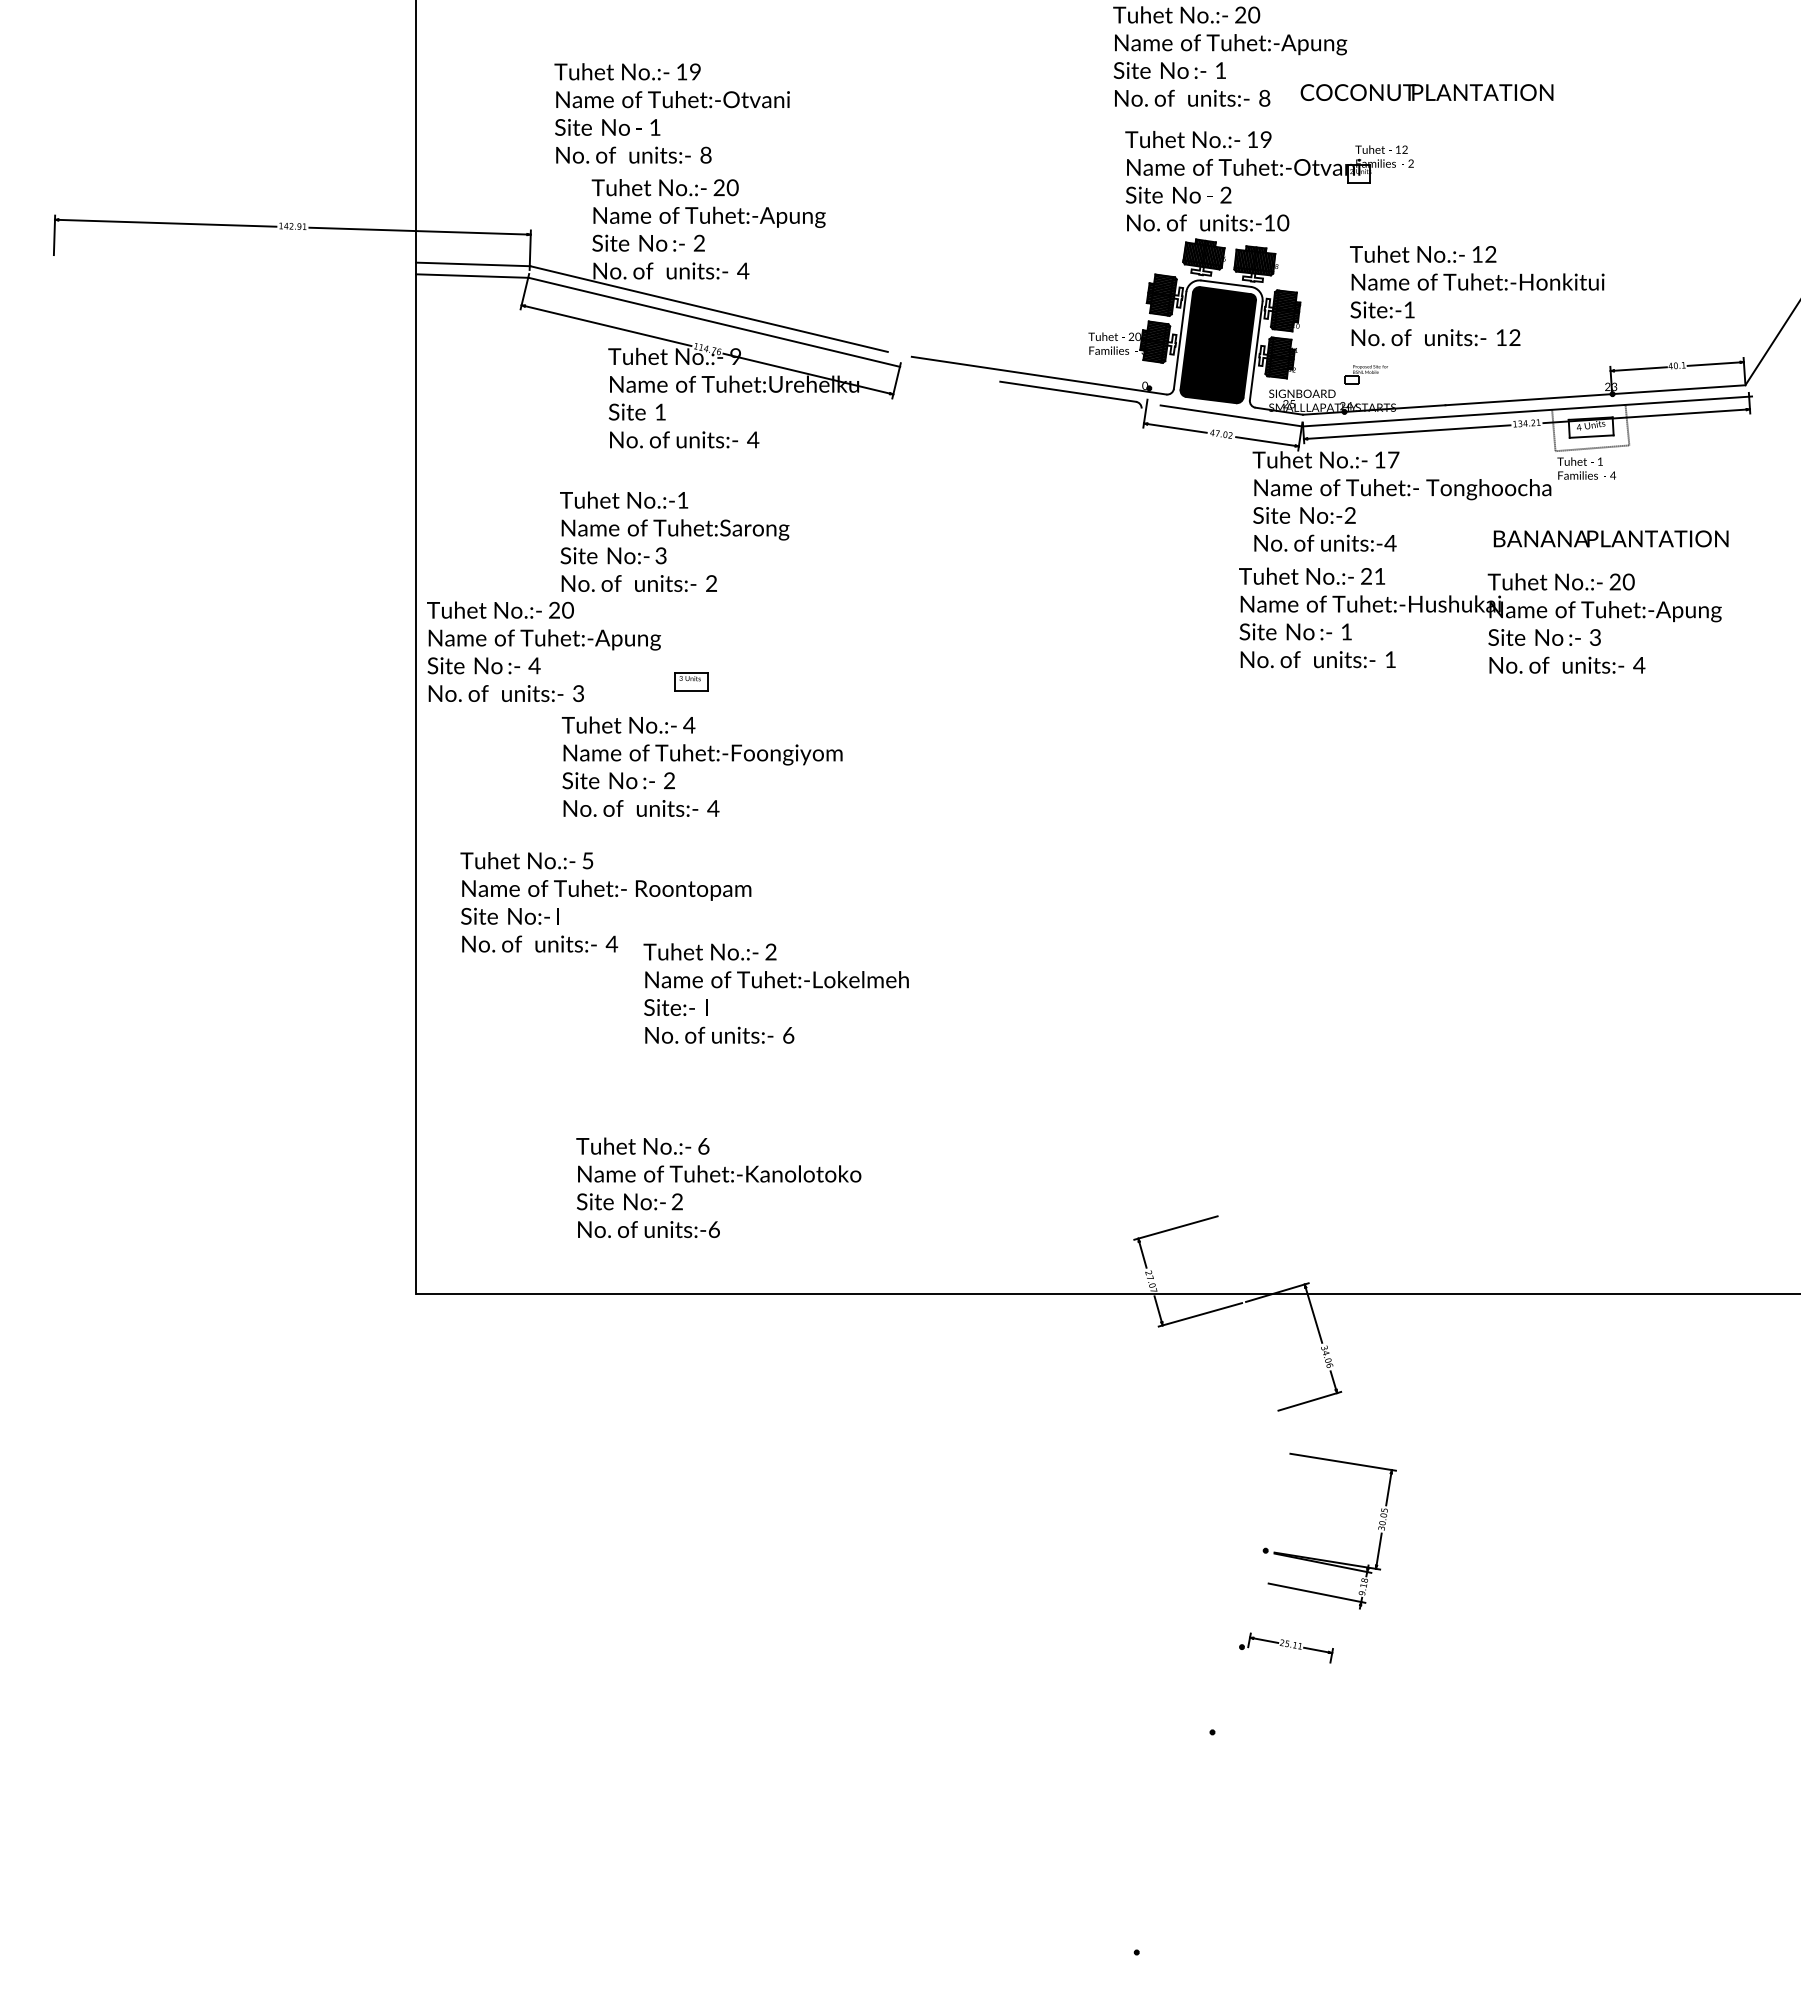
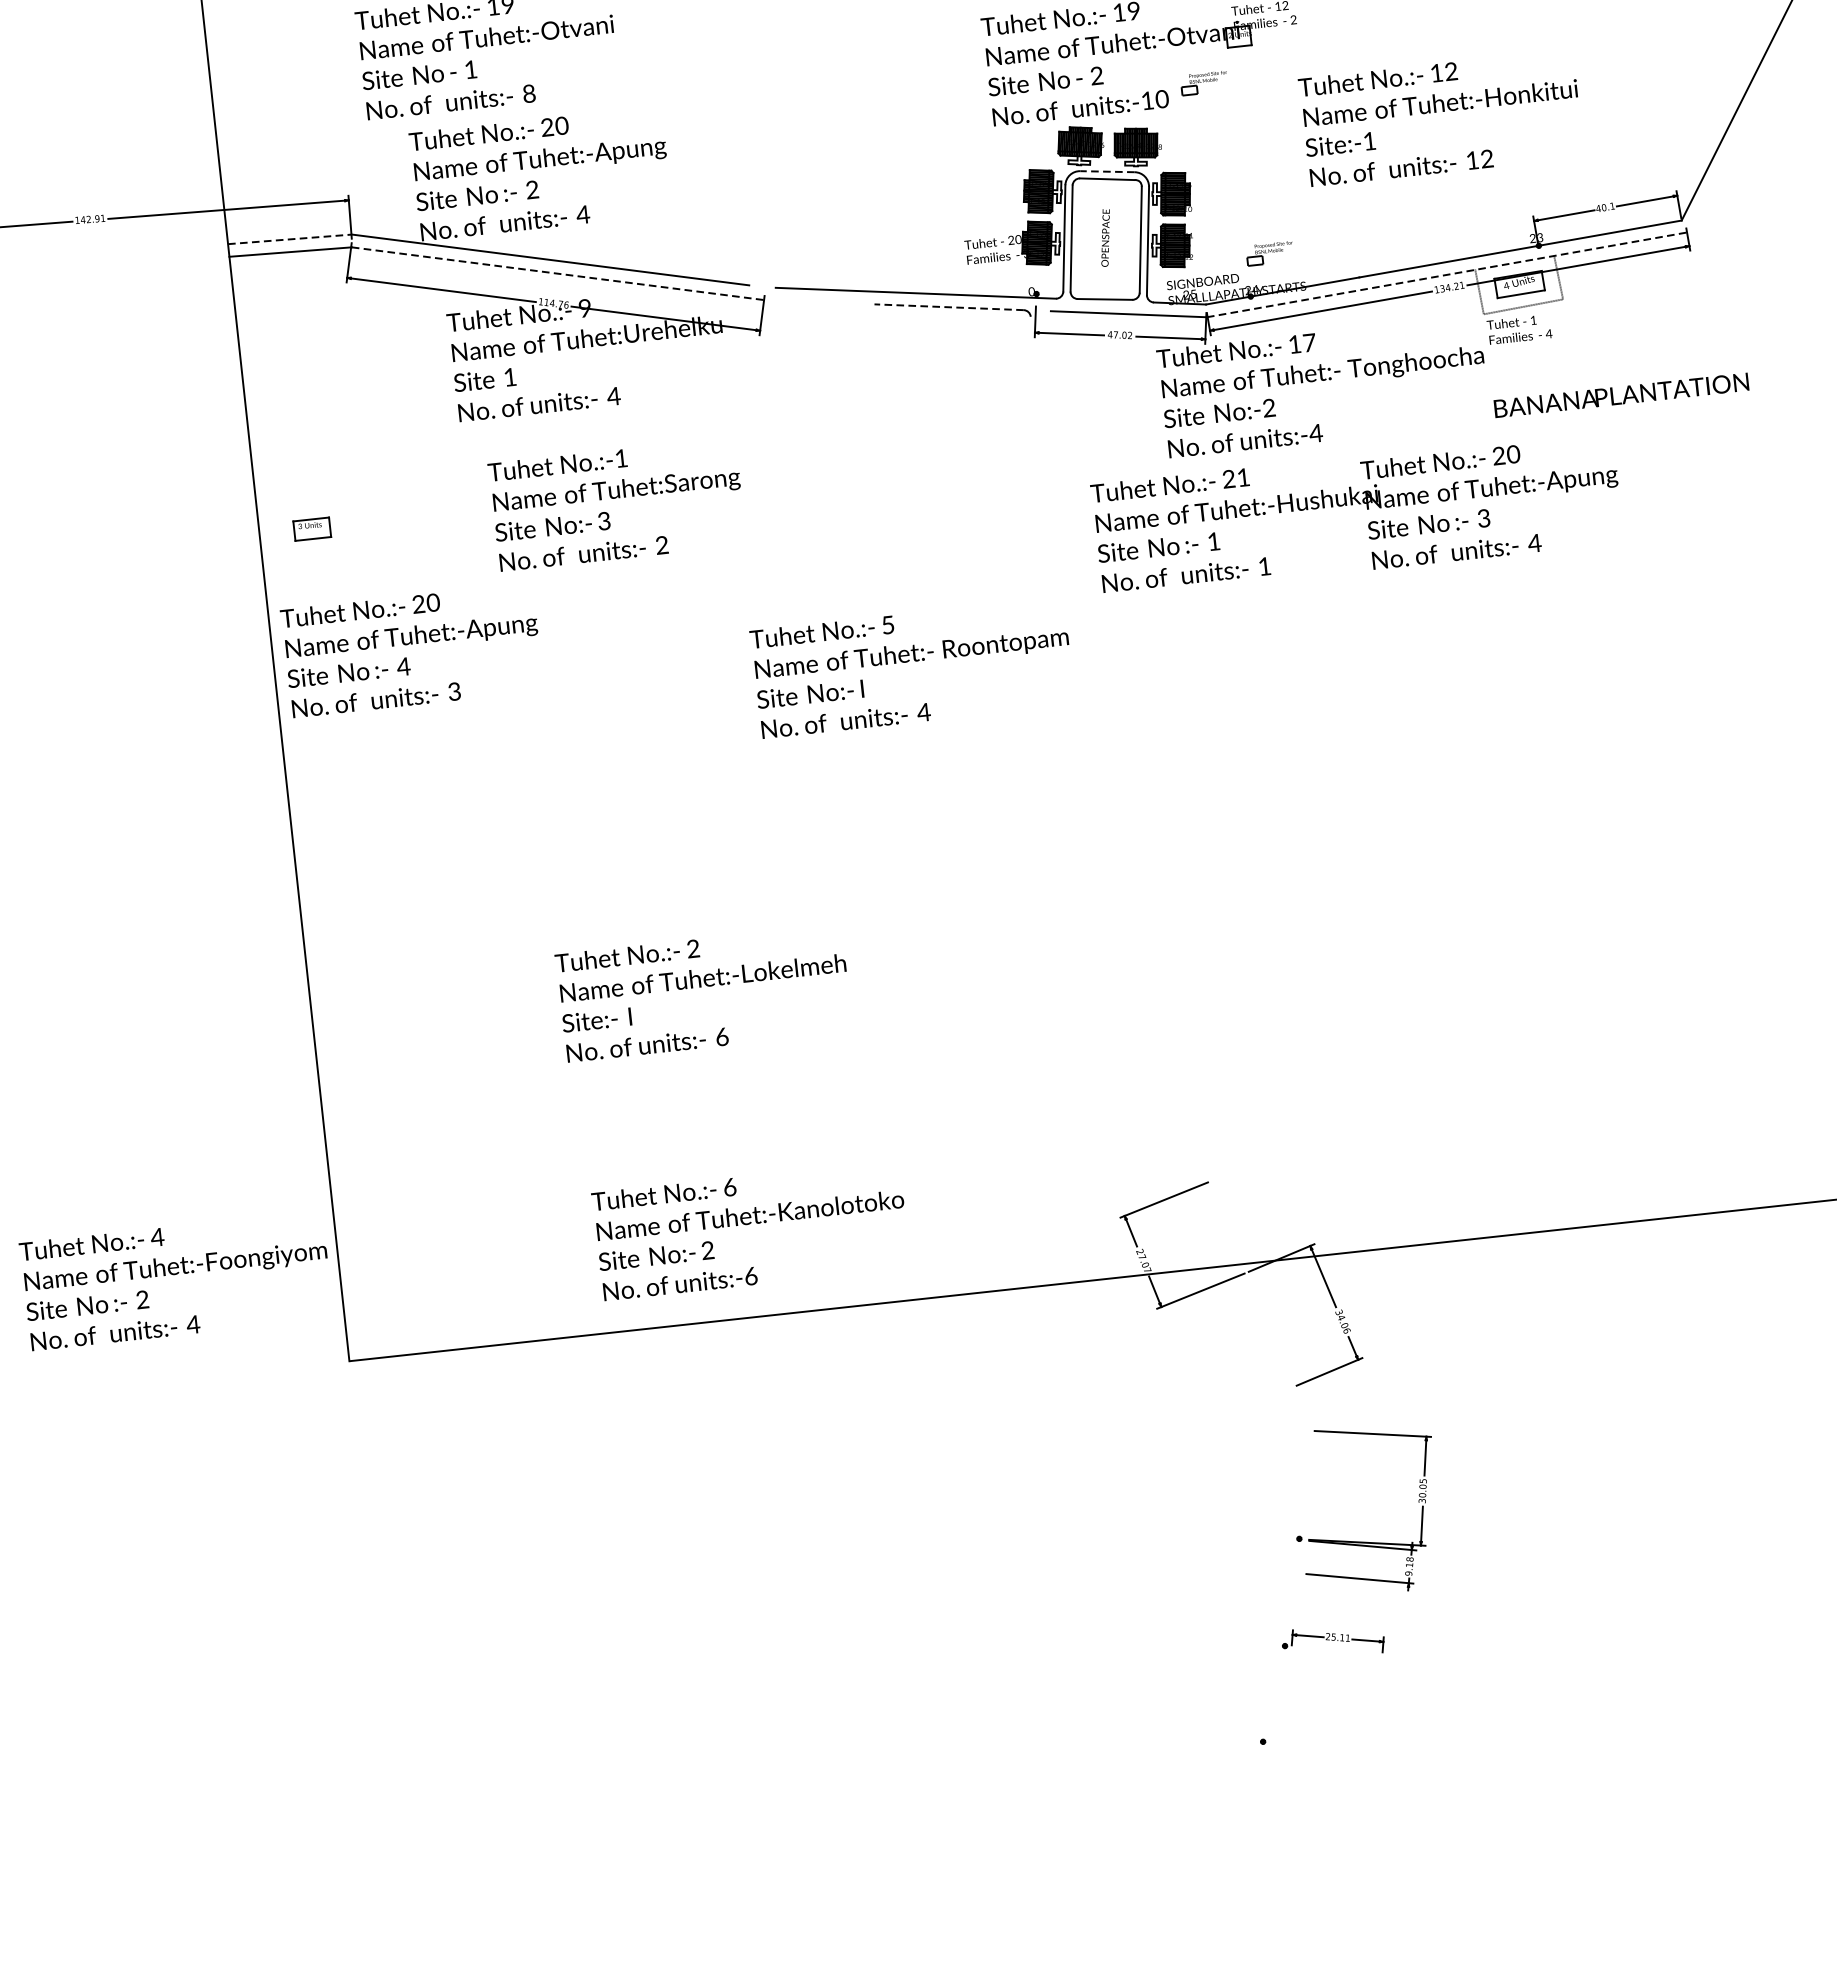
part: (1322, 212) -> (1203, 83), added
line: (473, 264) -> (290, 239), solid -> dashed
line: (1226, 283) -> (1107, 171), solid -> dashed
text: (1477, 295) -> (1441, 117), moved
line: (714, 322) -> (558, 273), solid -> dashed
fill: (1218, 345) -> (1106, 239), removed
line: (1068, 391) -> (949, 306), solid -> dashed
line: (1527, 411) -> (1448, 274), solid -> dashed
text: (1610, 538) -> (1620, 395), moved
text: (674, 541) -> (617, 504), moved
text: (1480, 620) -> (1357, 513), moved
part: (691, 681) -> (311, 528), moved
text: (701, 766) -> (175, 1280), moved
text: (605, 902) -> (912, 668), moved
text: (718, 1187) -> (750, 1230), moved

